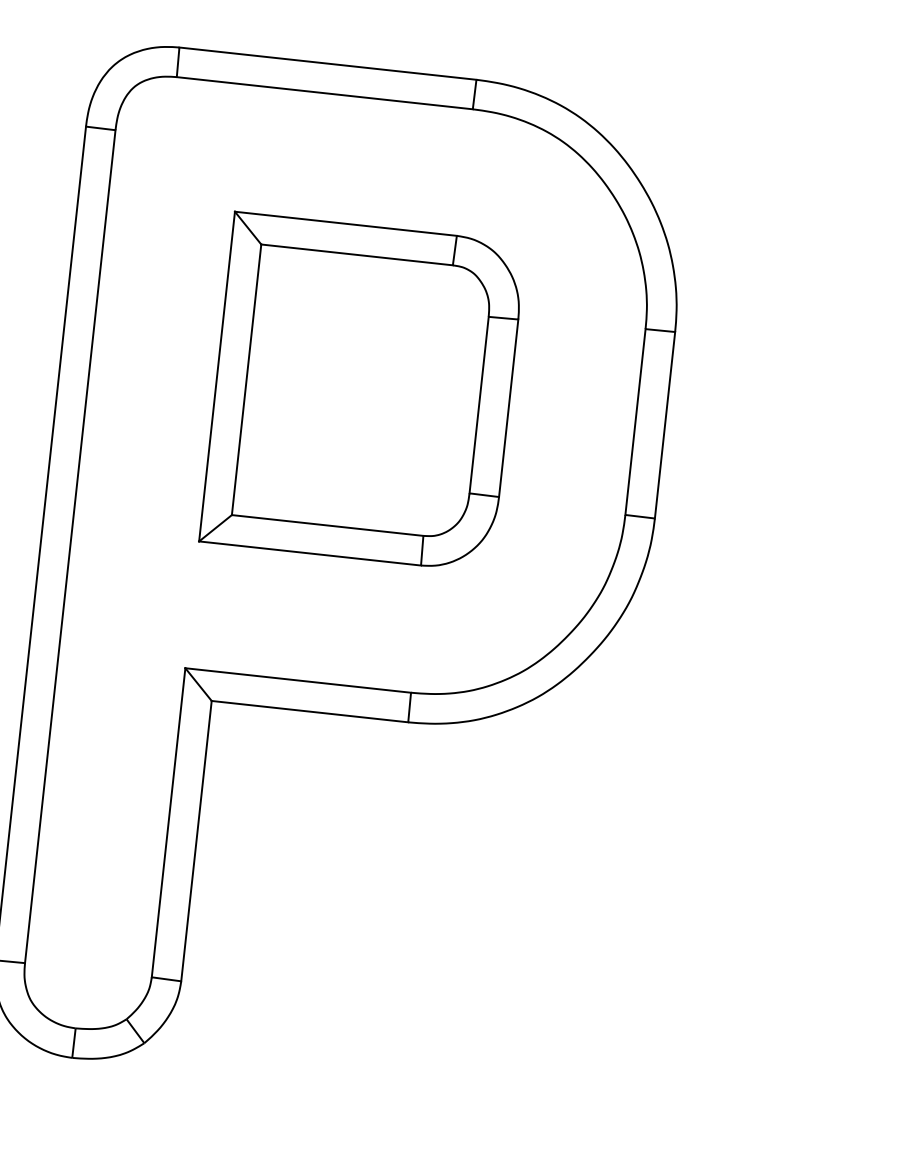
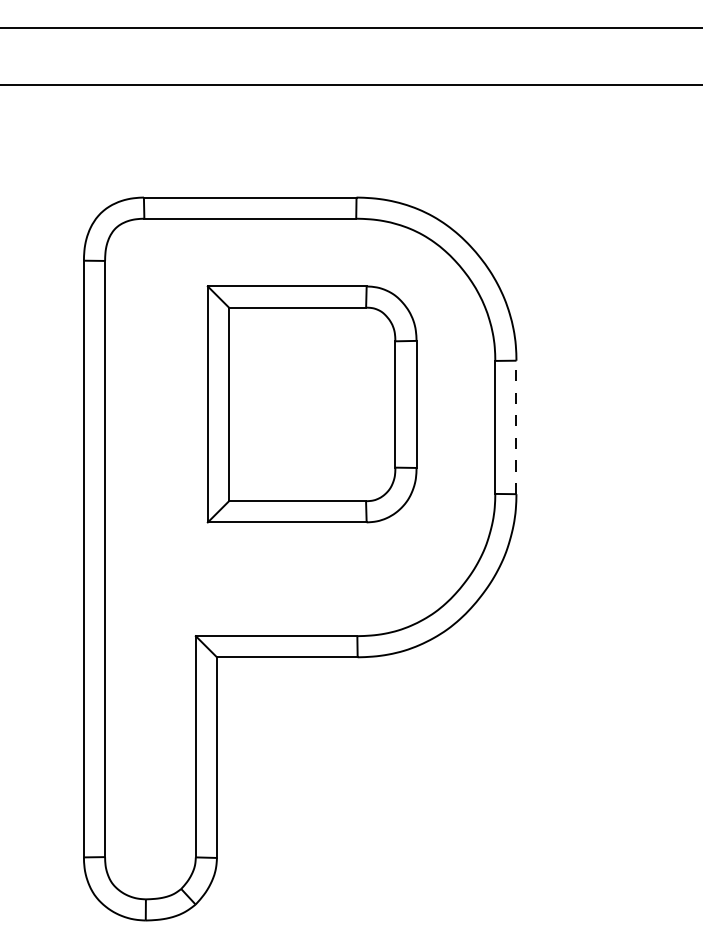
part: (361, 392) -> (311, 404), moved
line: (665, 425) -> (516, 427), solid -> dashed

